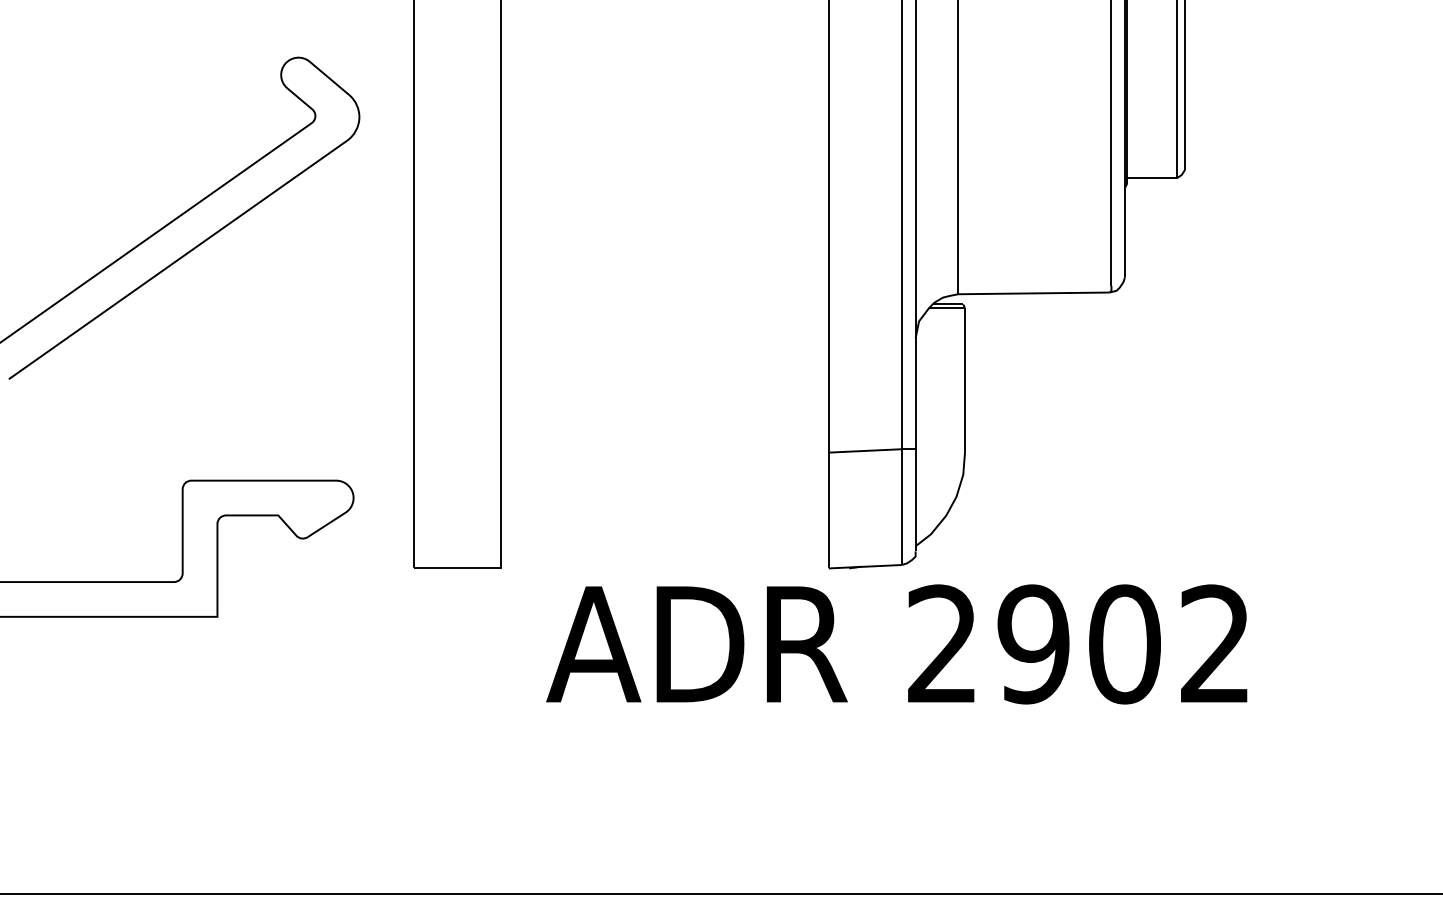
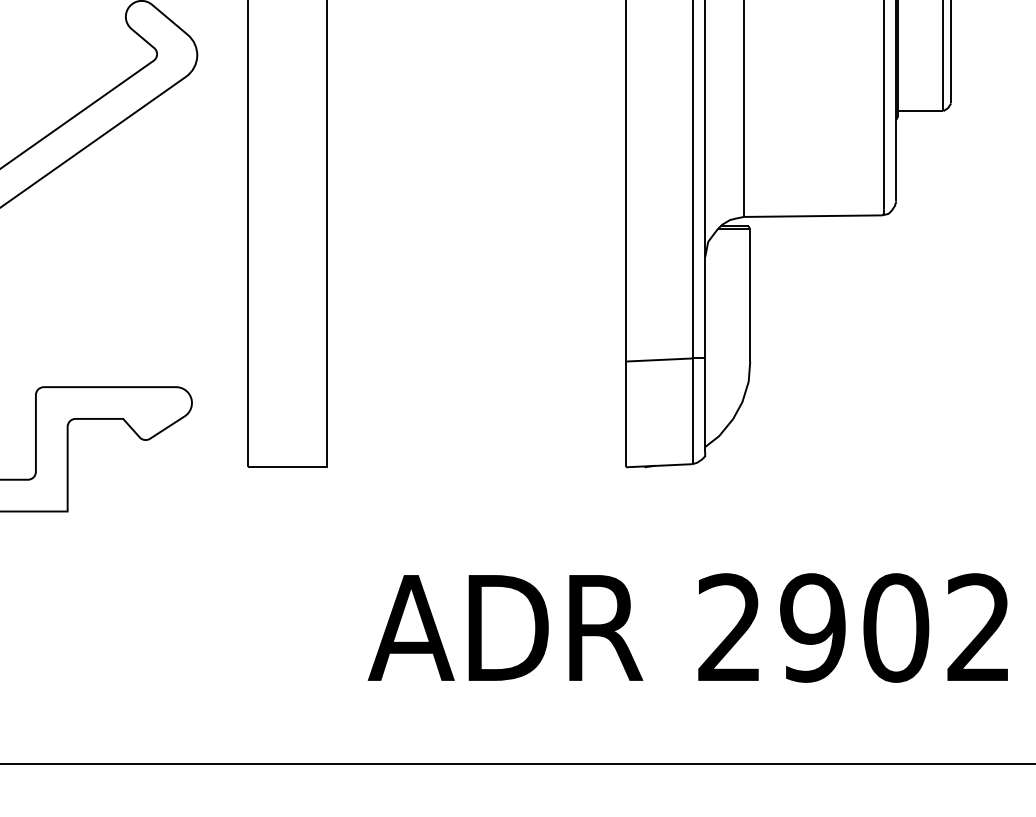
text: (896, 644) -> (687, 628), moved

